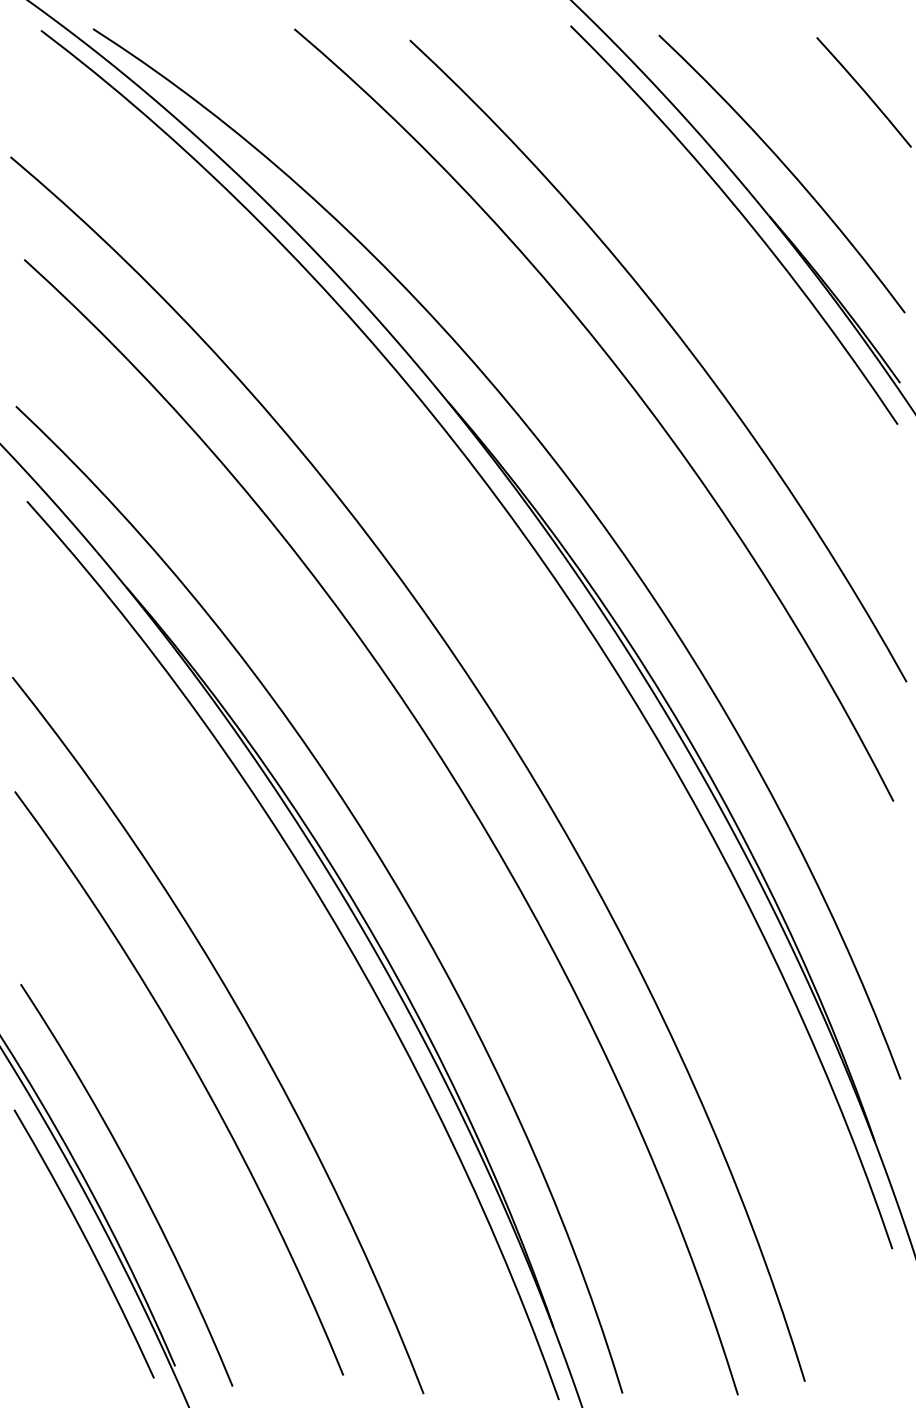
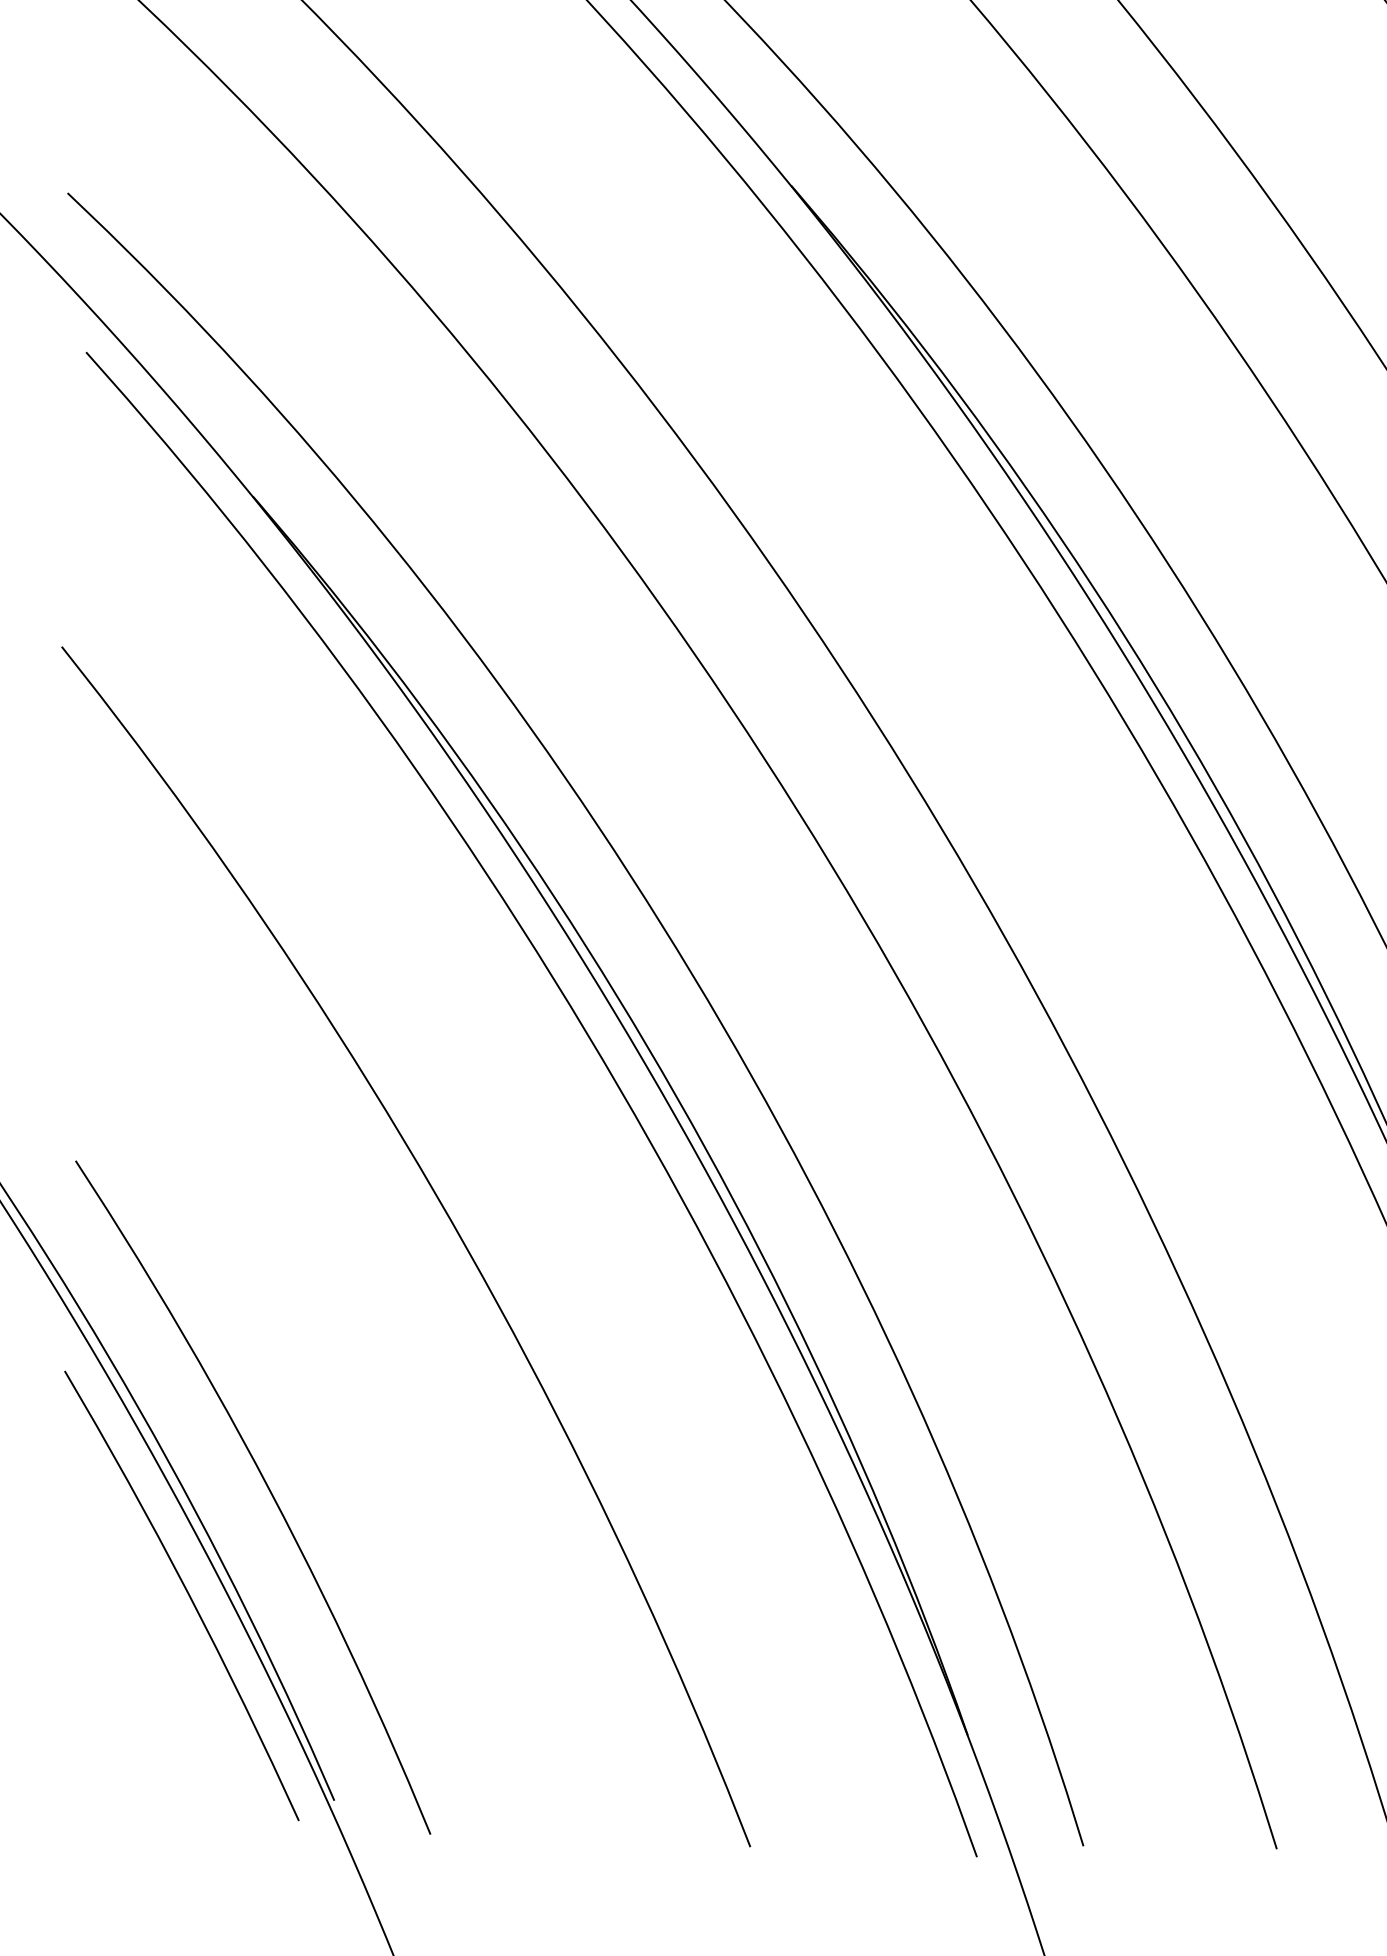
curve: (195, 1072) -> (368, 1308), removed

